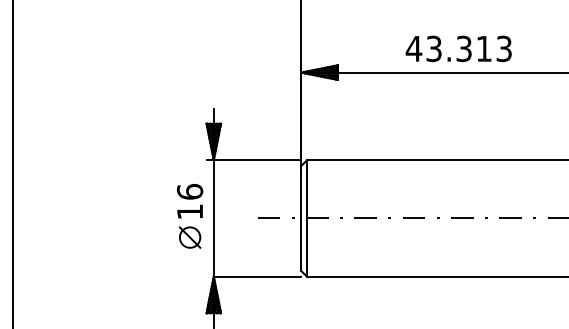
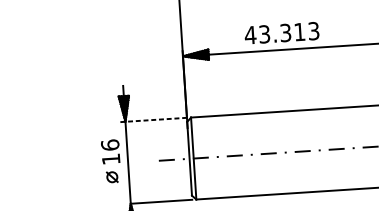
text: (458, 48) -> (281, 32), moved
line: (254, 160) -> (154, 120), solid -> dashed
part: (189, 237) -> (111, 177), size x0.7

